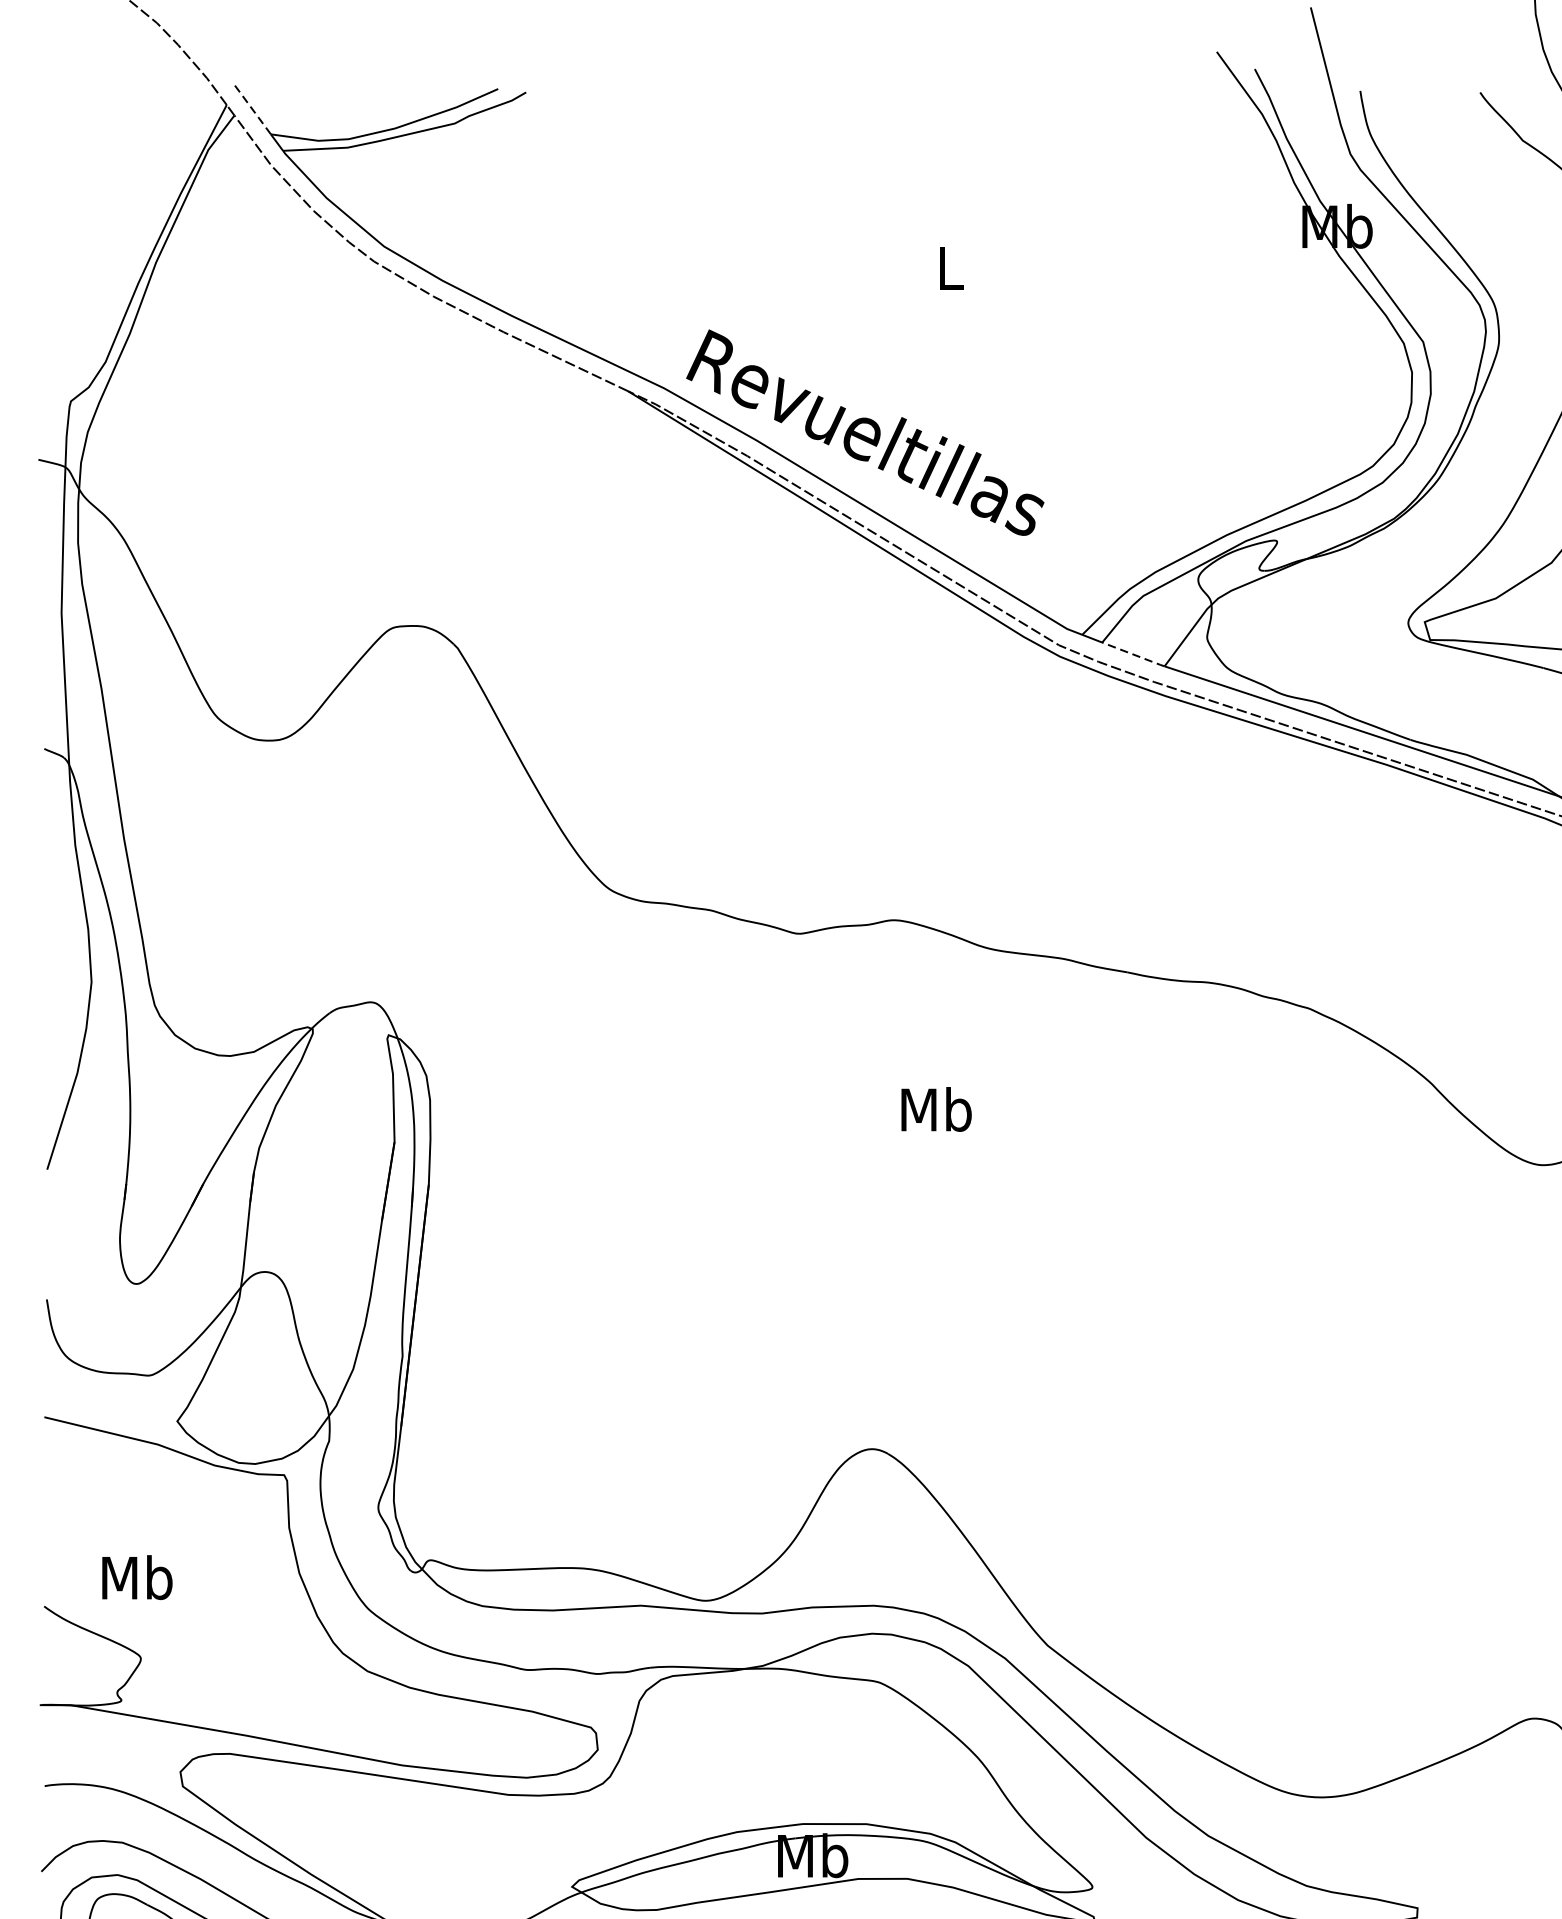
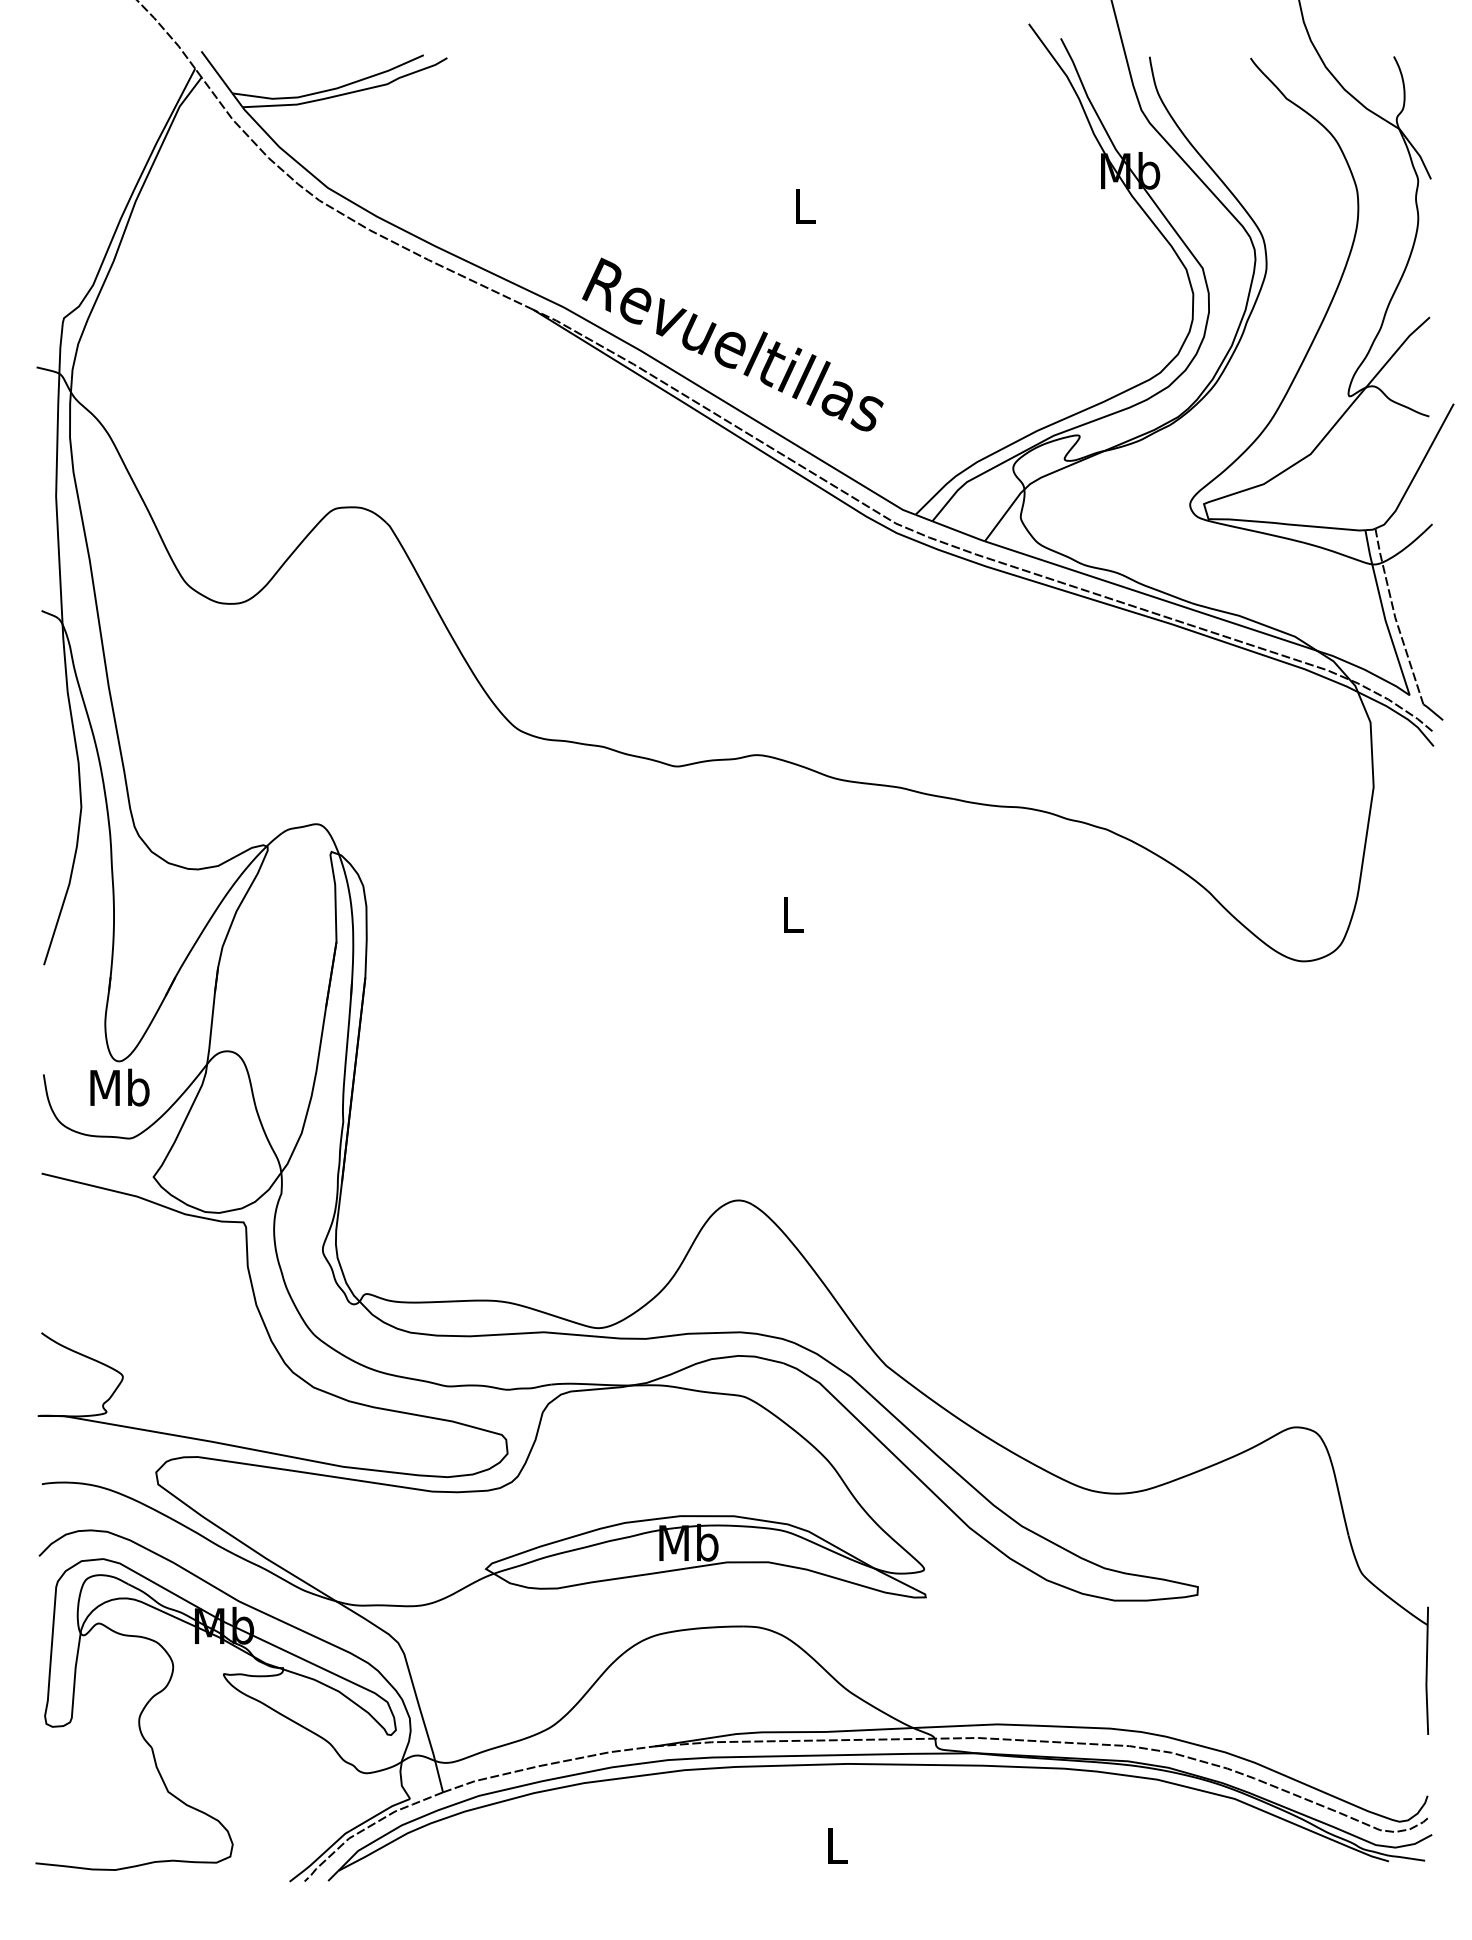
line: (252, 108) -> (216, 71), dashed -> solid
line: (1134, 654) -> (959, 531), dashed -> solid
text: (936, 1109) -> (792, 914), Mb -> L
text: (136, 1577) -> (119, 1087), moved

